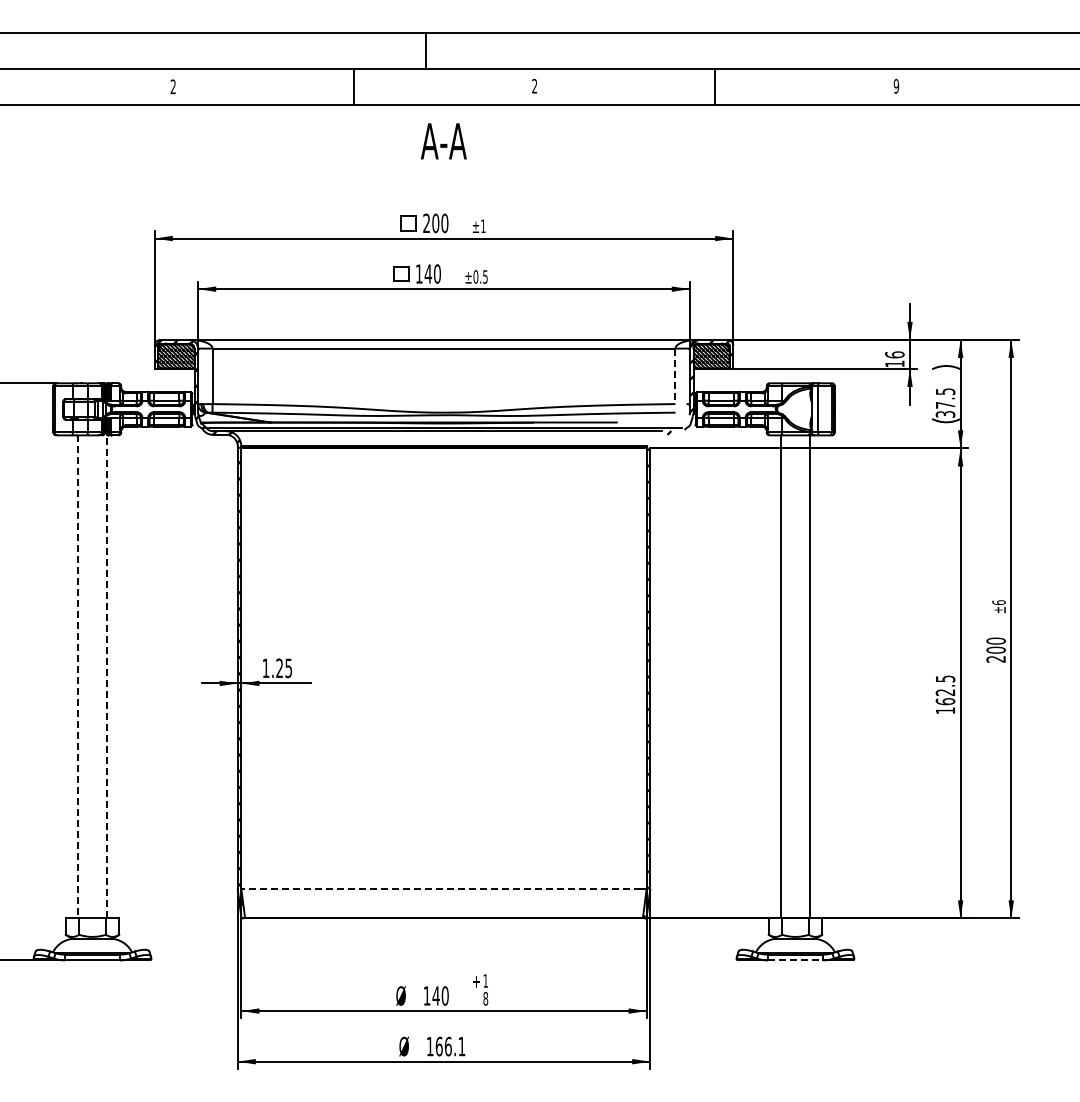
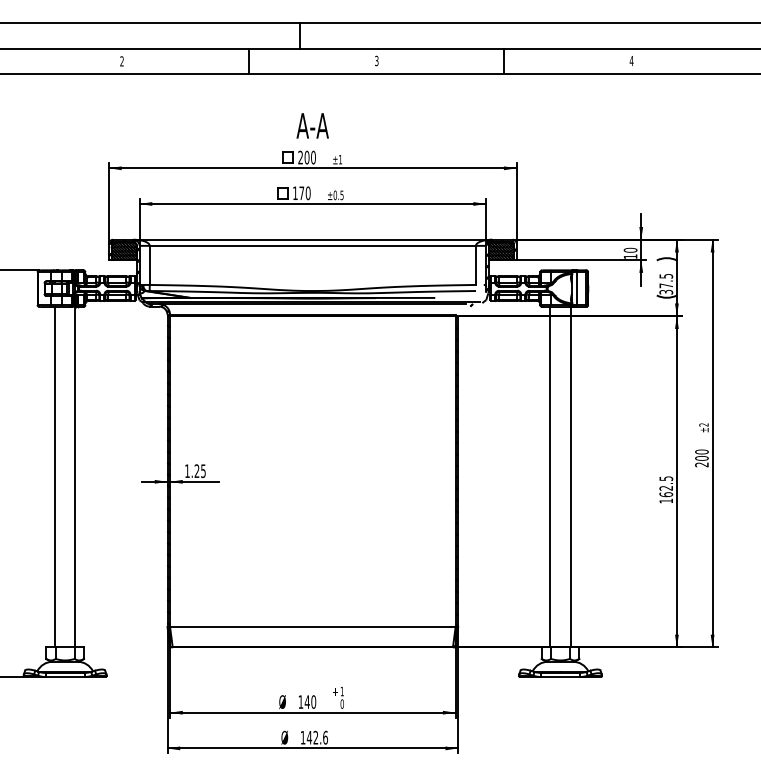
text: (896, 85) -> (631, 60), 9 -> 4
text: (534, 86) -> (376, 61), 2 -> 3
text: (443, 141) -> (312, 125), moved
text: (428, 273) -> (301, 192), 140 -> 170
text: (894, 354) -> (630, 250), 16 -> 10
line: (675, 376) -> (475, 265), dashed -> solid
text: (998, 602) -> (703, 424), ±6 -> ±2
line: (107, 675) -> (75, 476), dashed -> solid
line: (78, 676) -> (55, 476), dashed -> solid
line: (441, 889) -> (311, 627), dashed -> solid
line: (795, 960) -> (560, 677), dashed -> solid
text: (485, 998) -> (342, 703), 8 -> 0
text: (450, 1046) -> (317, 737), 166.1 -> 142.6

